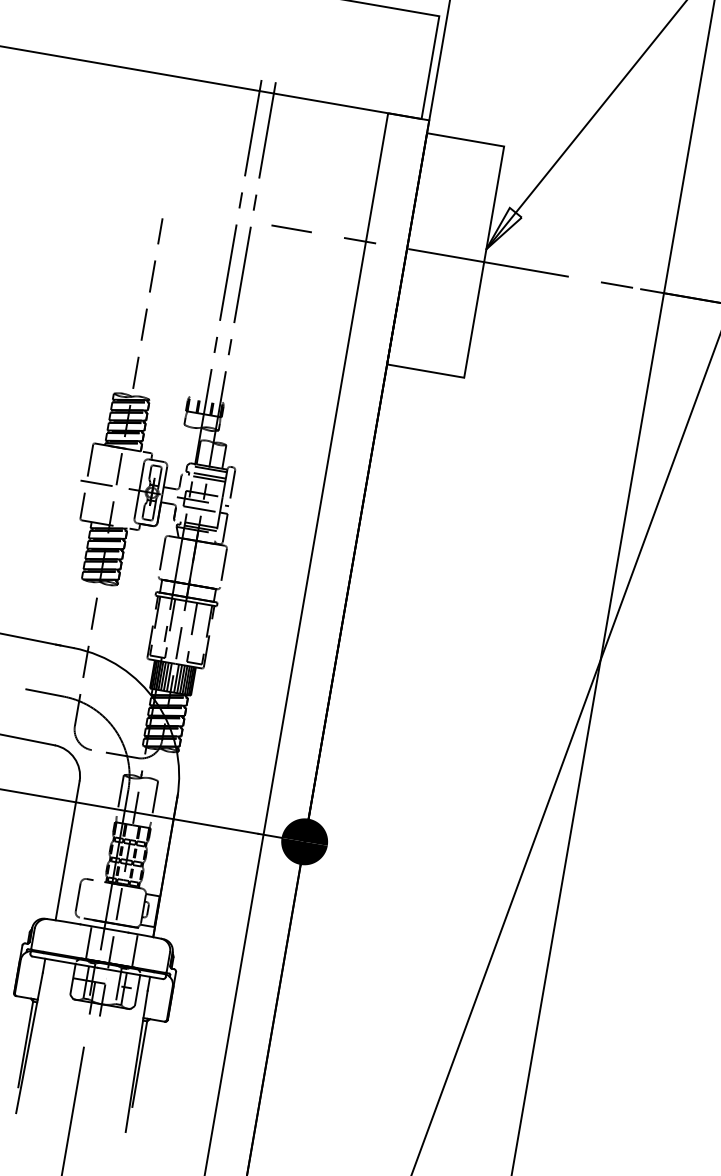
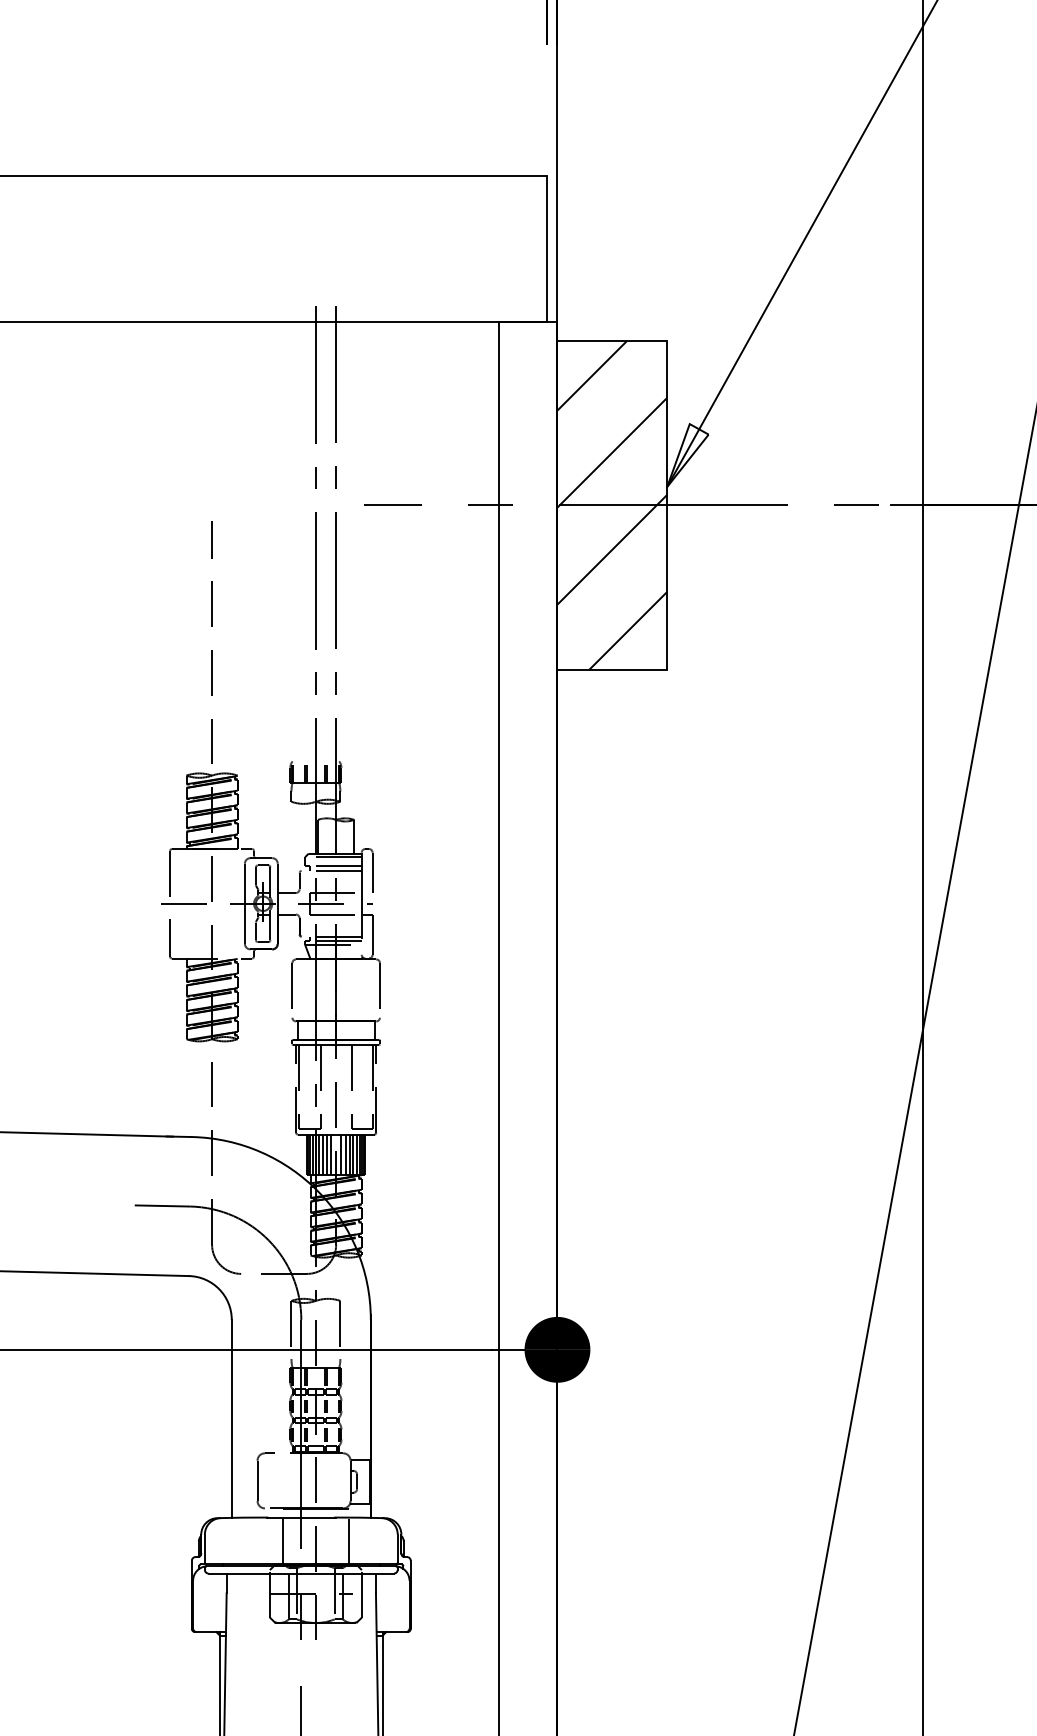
hatch: (445, 254) -> (612, 504), added

